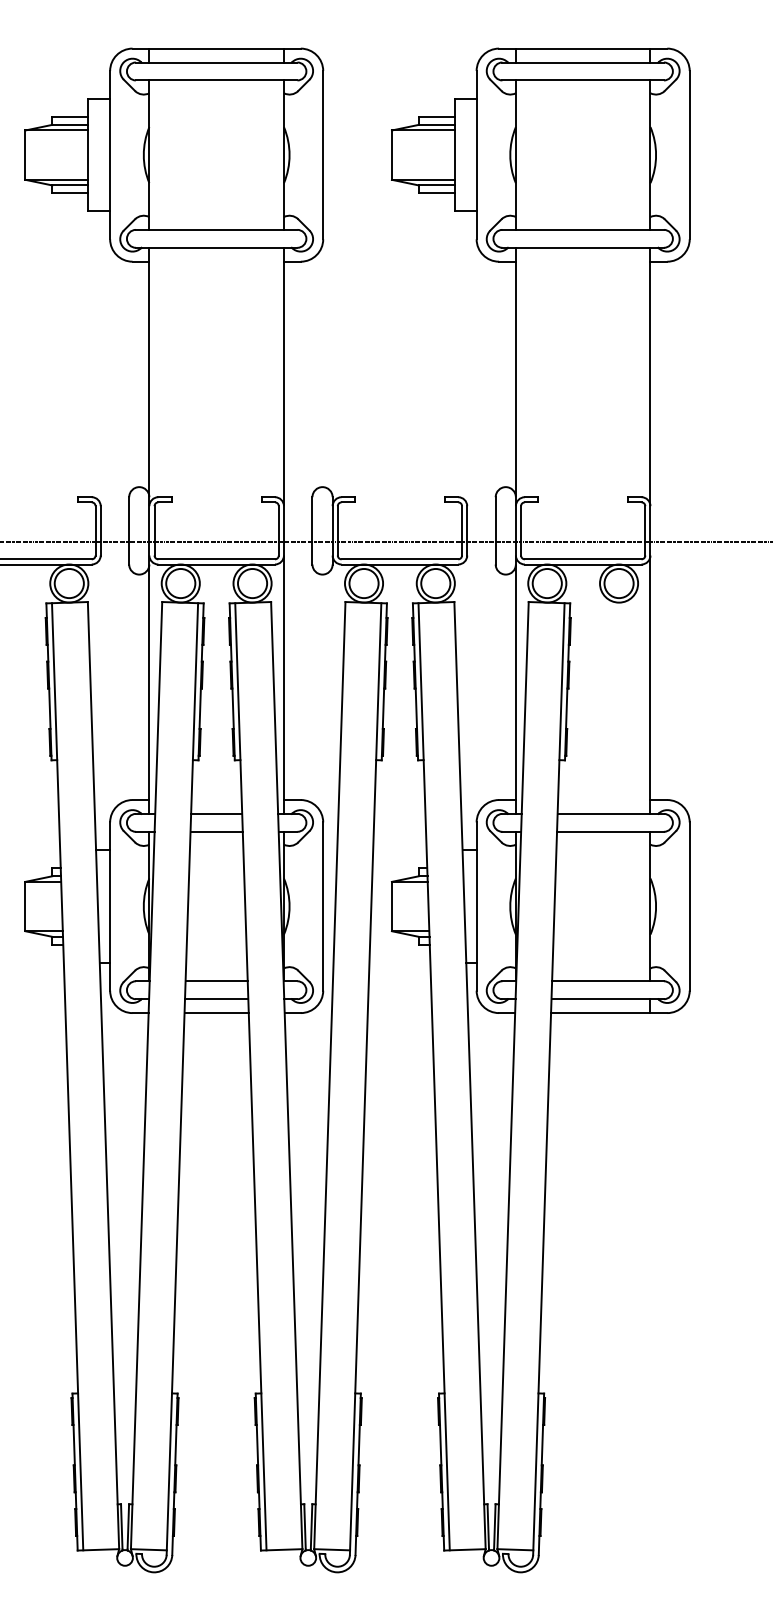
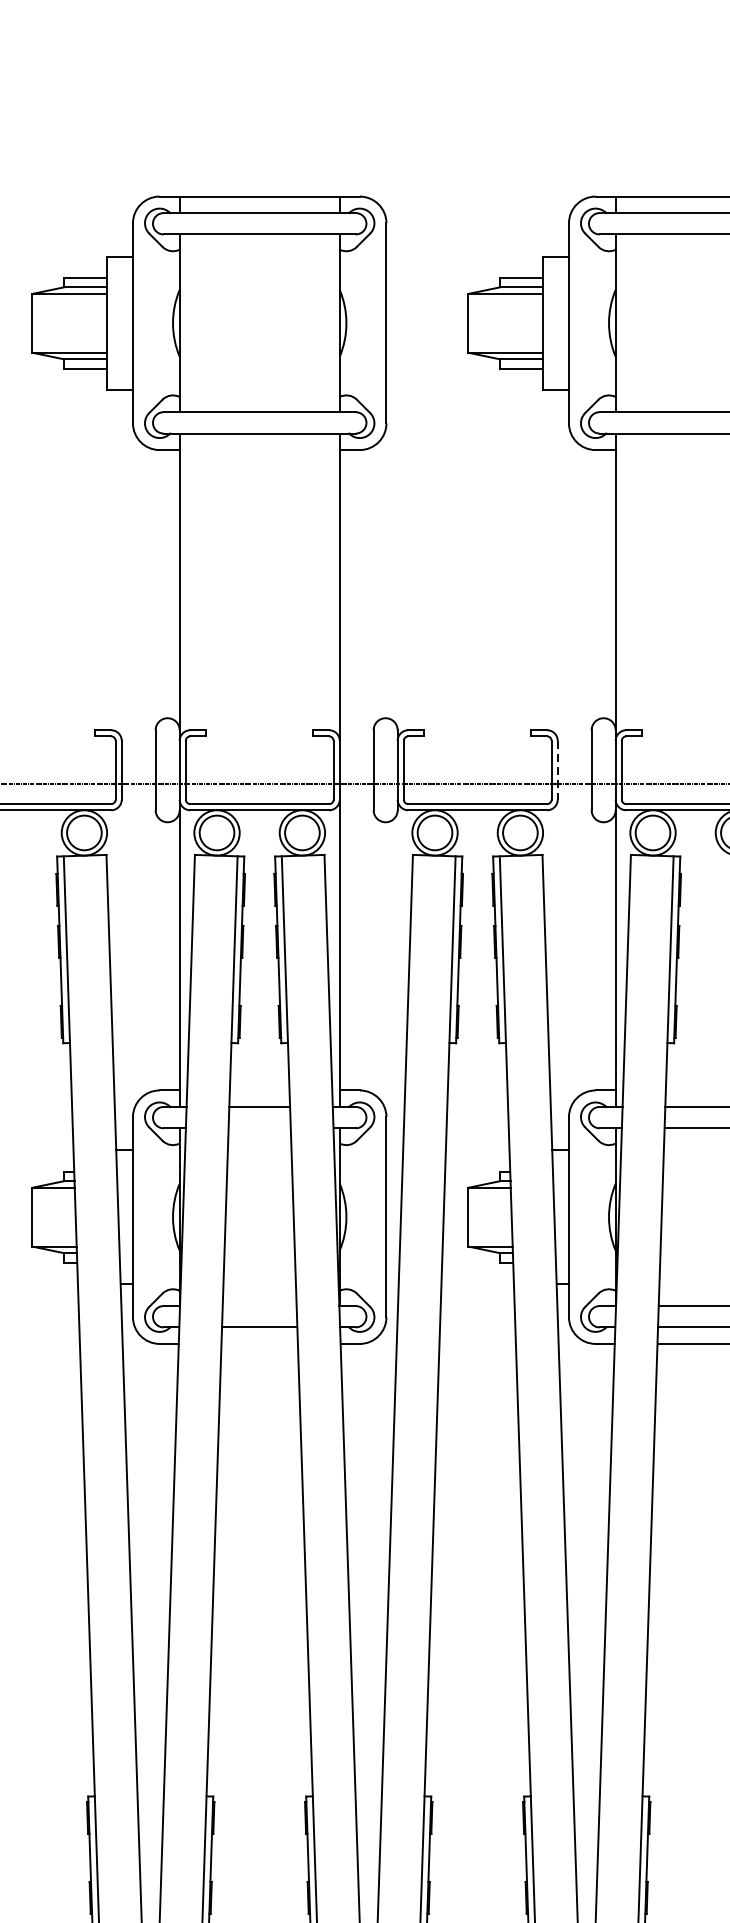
line: (467, 530) -> (558, 769), solid -> dashed
line: (216, 831) -> (259, 1127), removed
line: (216, 981) -> (259, 1306), removed
line: (216, 1013) -> (259, 1344), removed

